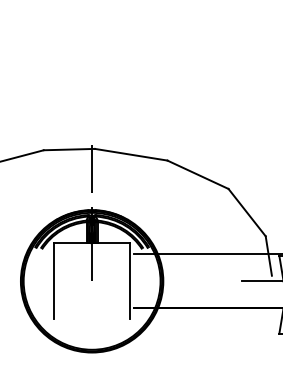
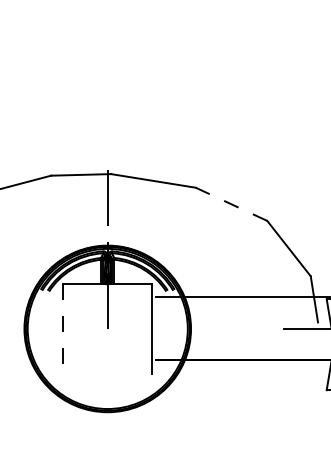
line: (197, 174) -> (231, 204), solid -> dashed
line: (54, 280) -> (63, 328), solid -> dashed

